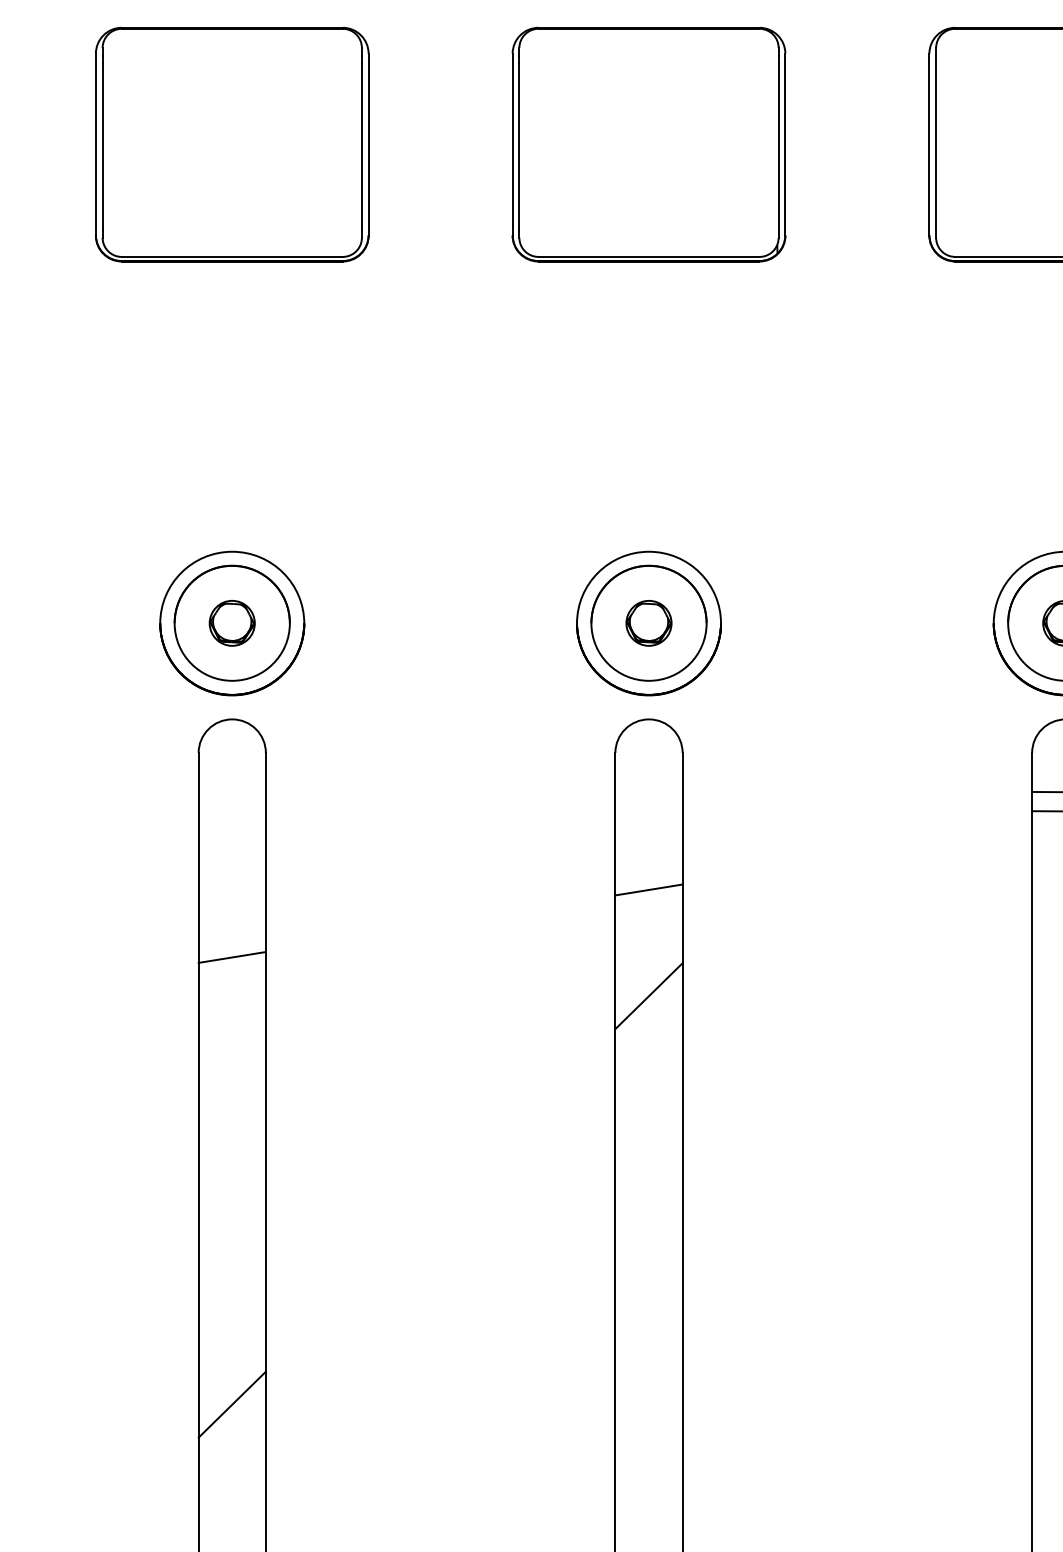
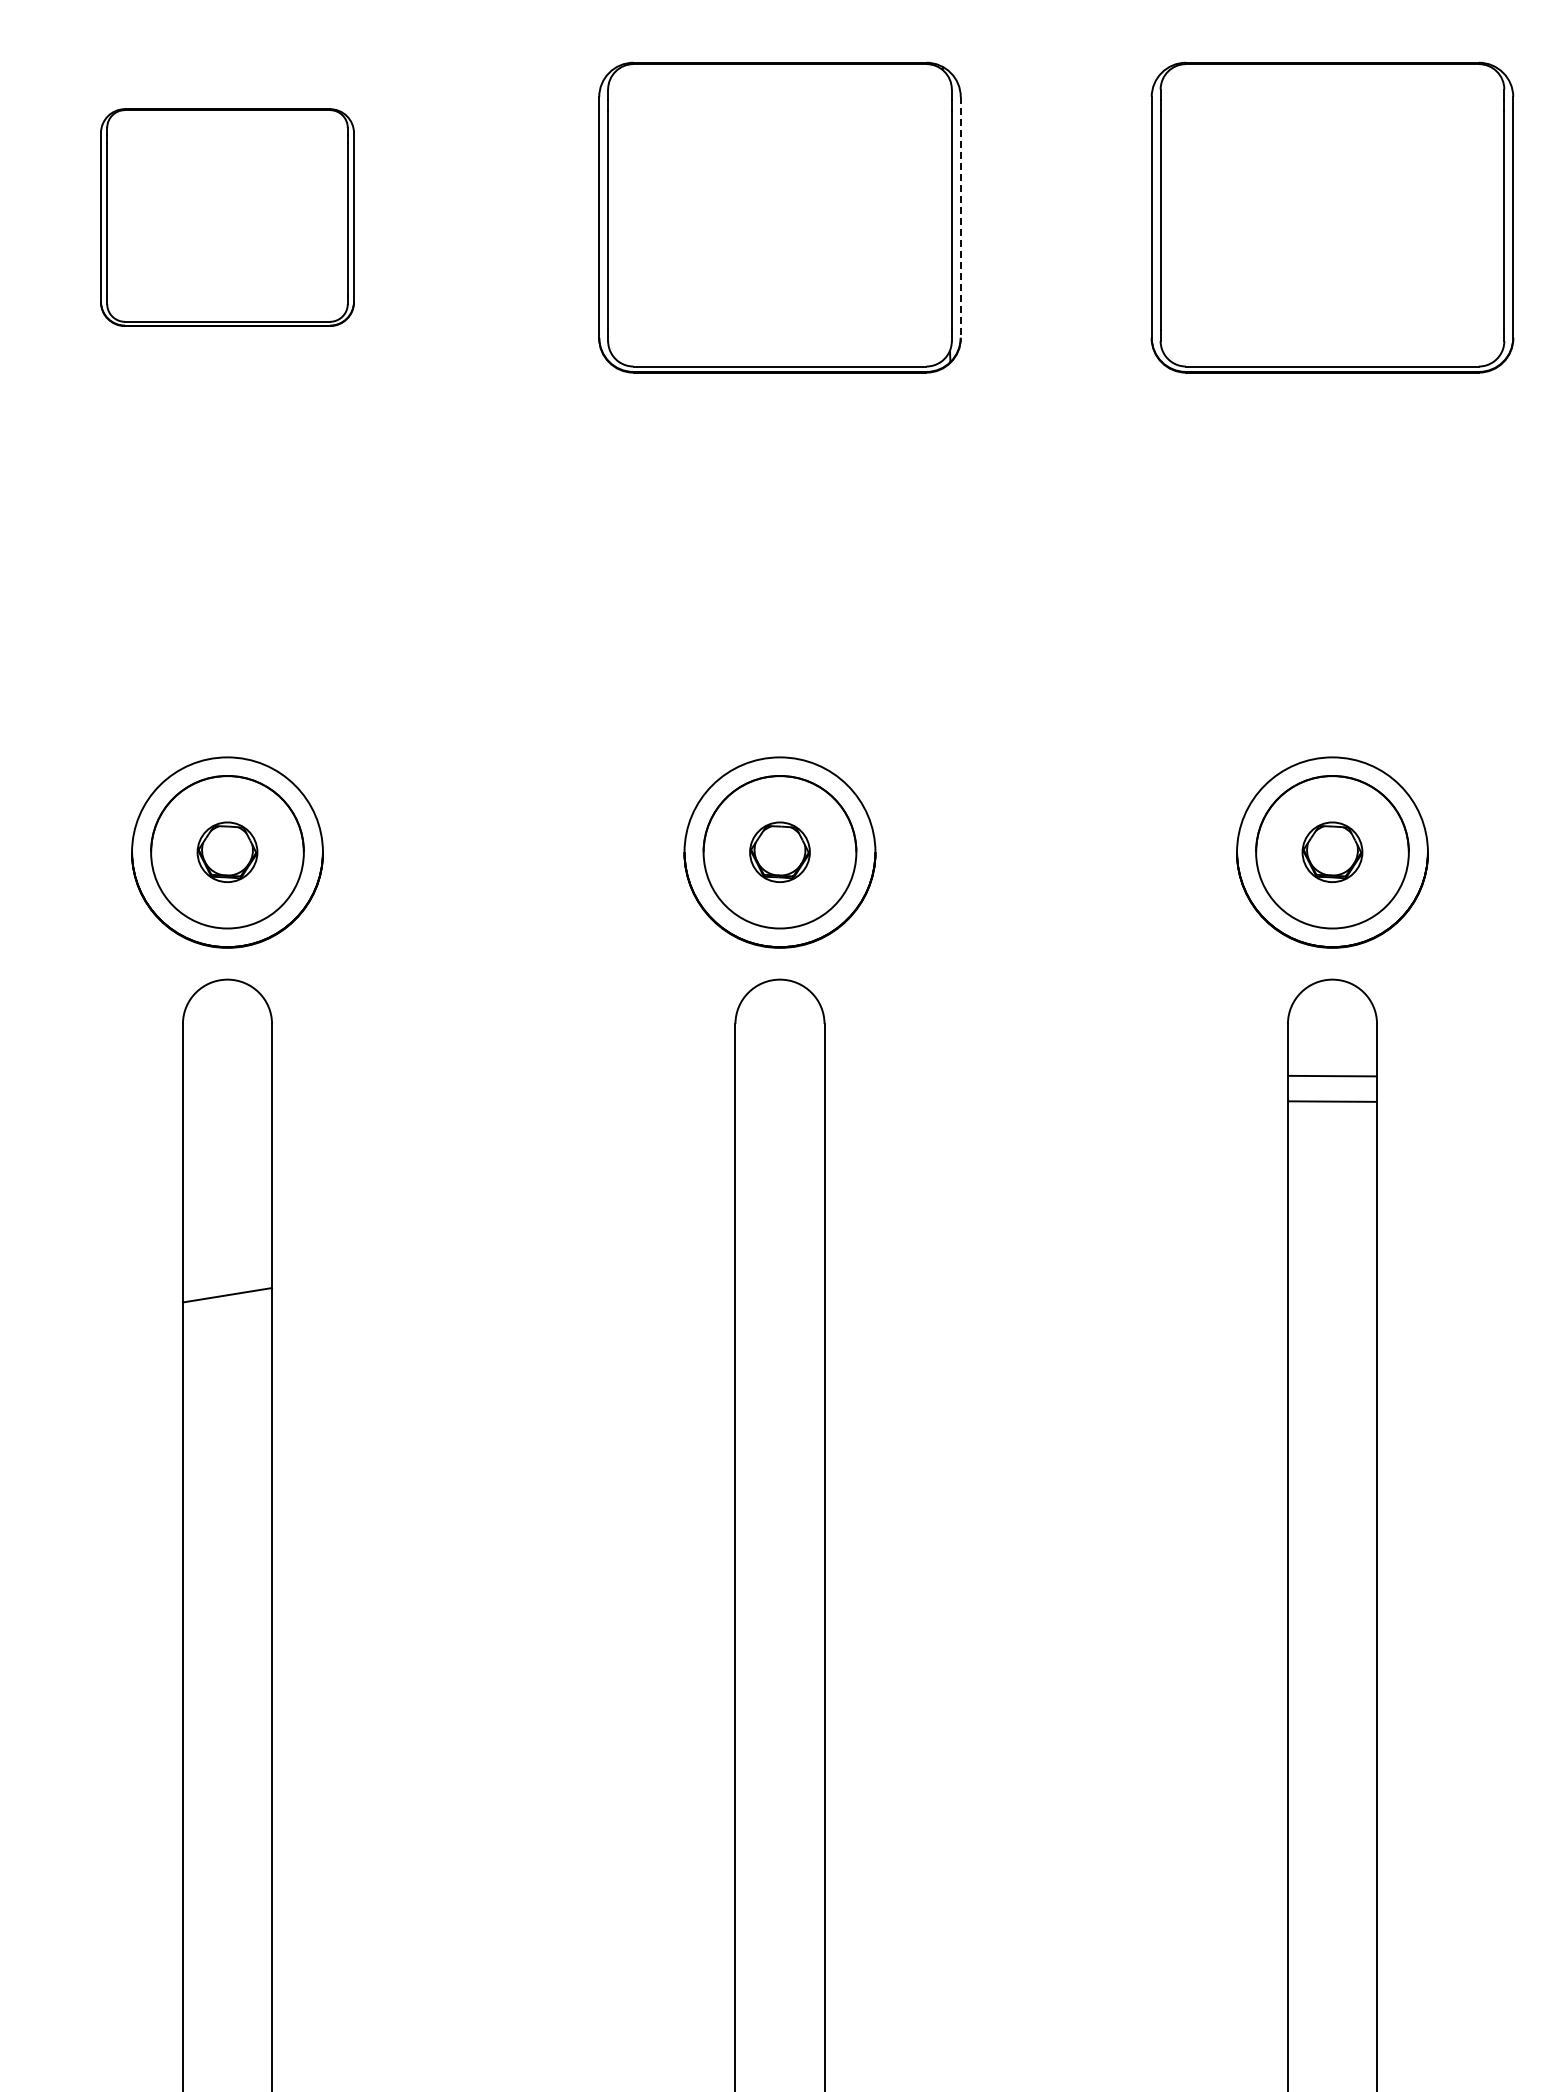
part: (232, 144) -> (227, 217), size x0.7
line: (785, 144) -> (960, 217), solid -> dashed
line: (648, 889) -> (779, 1205), removed
line: (648, 996) -> (779, 1346), removed
line: (232, 1404) -> (227, 1887), removed

